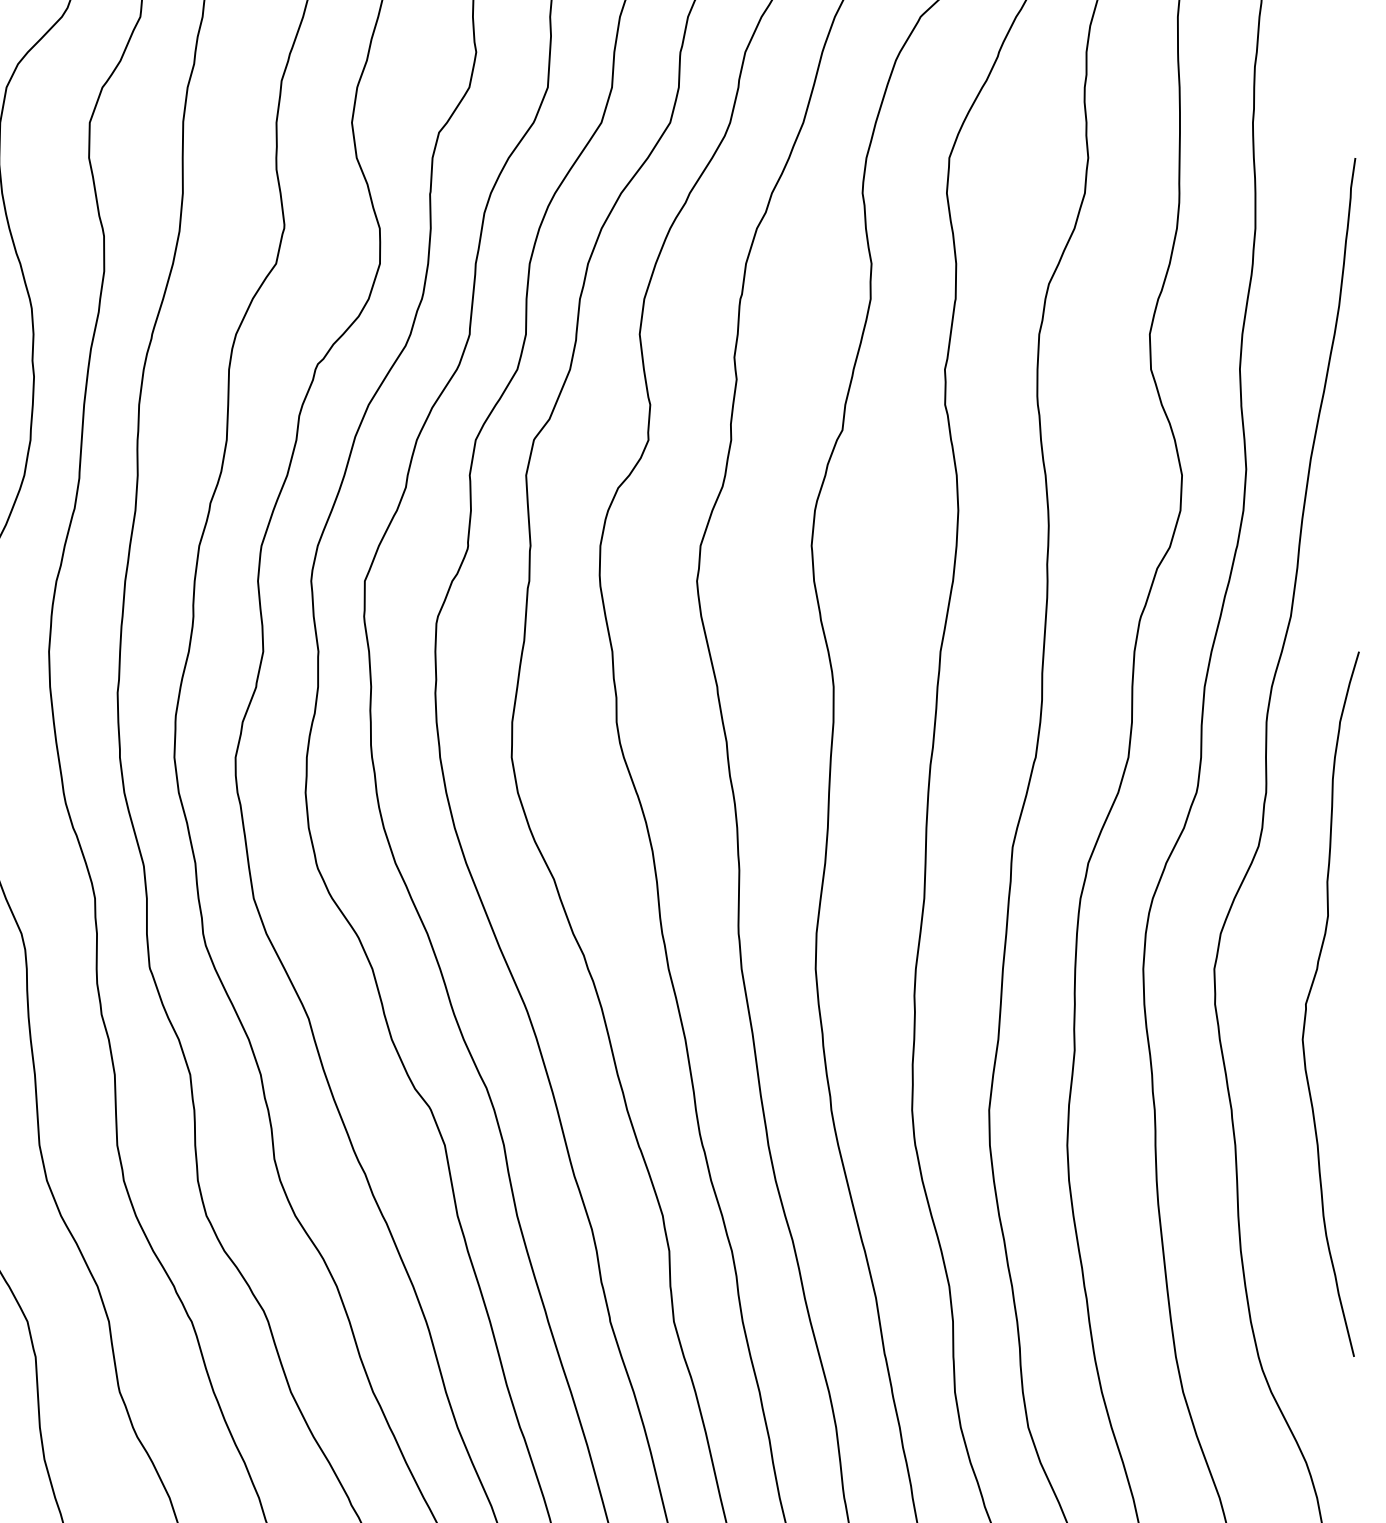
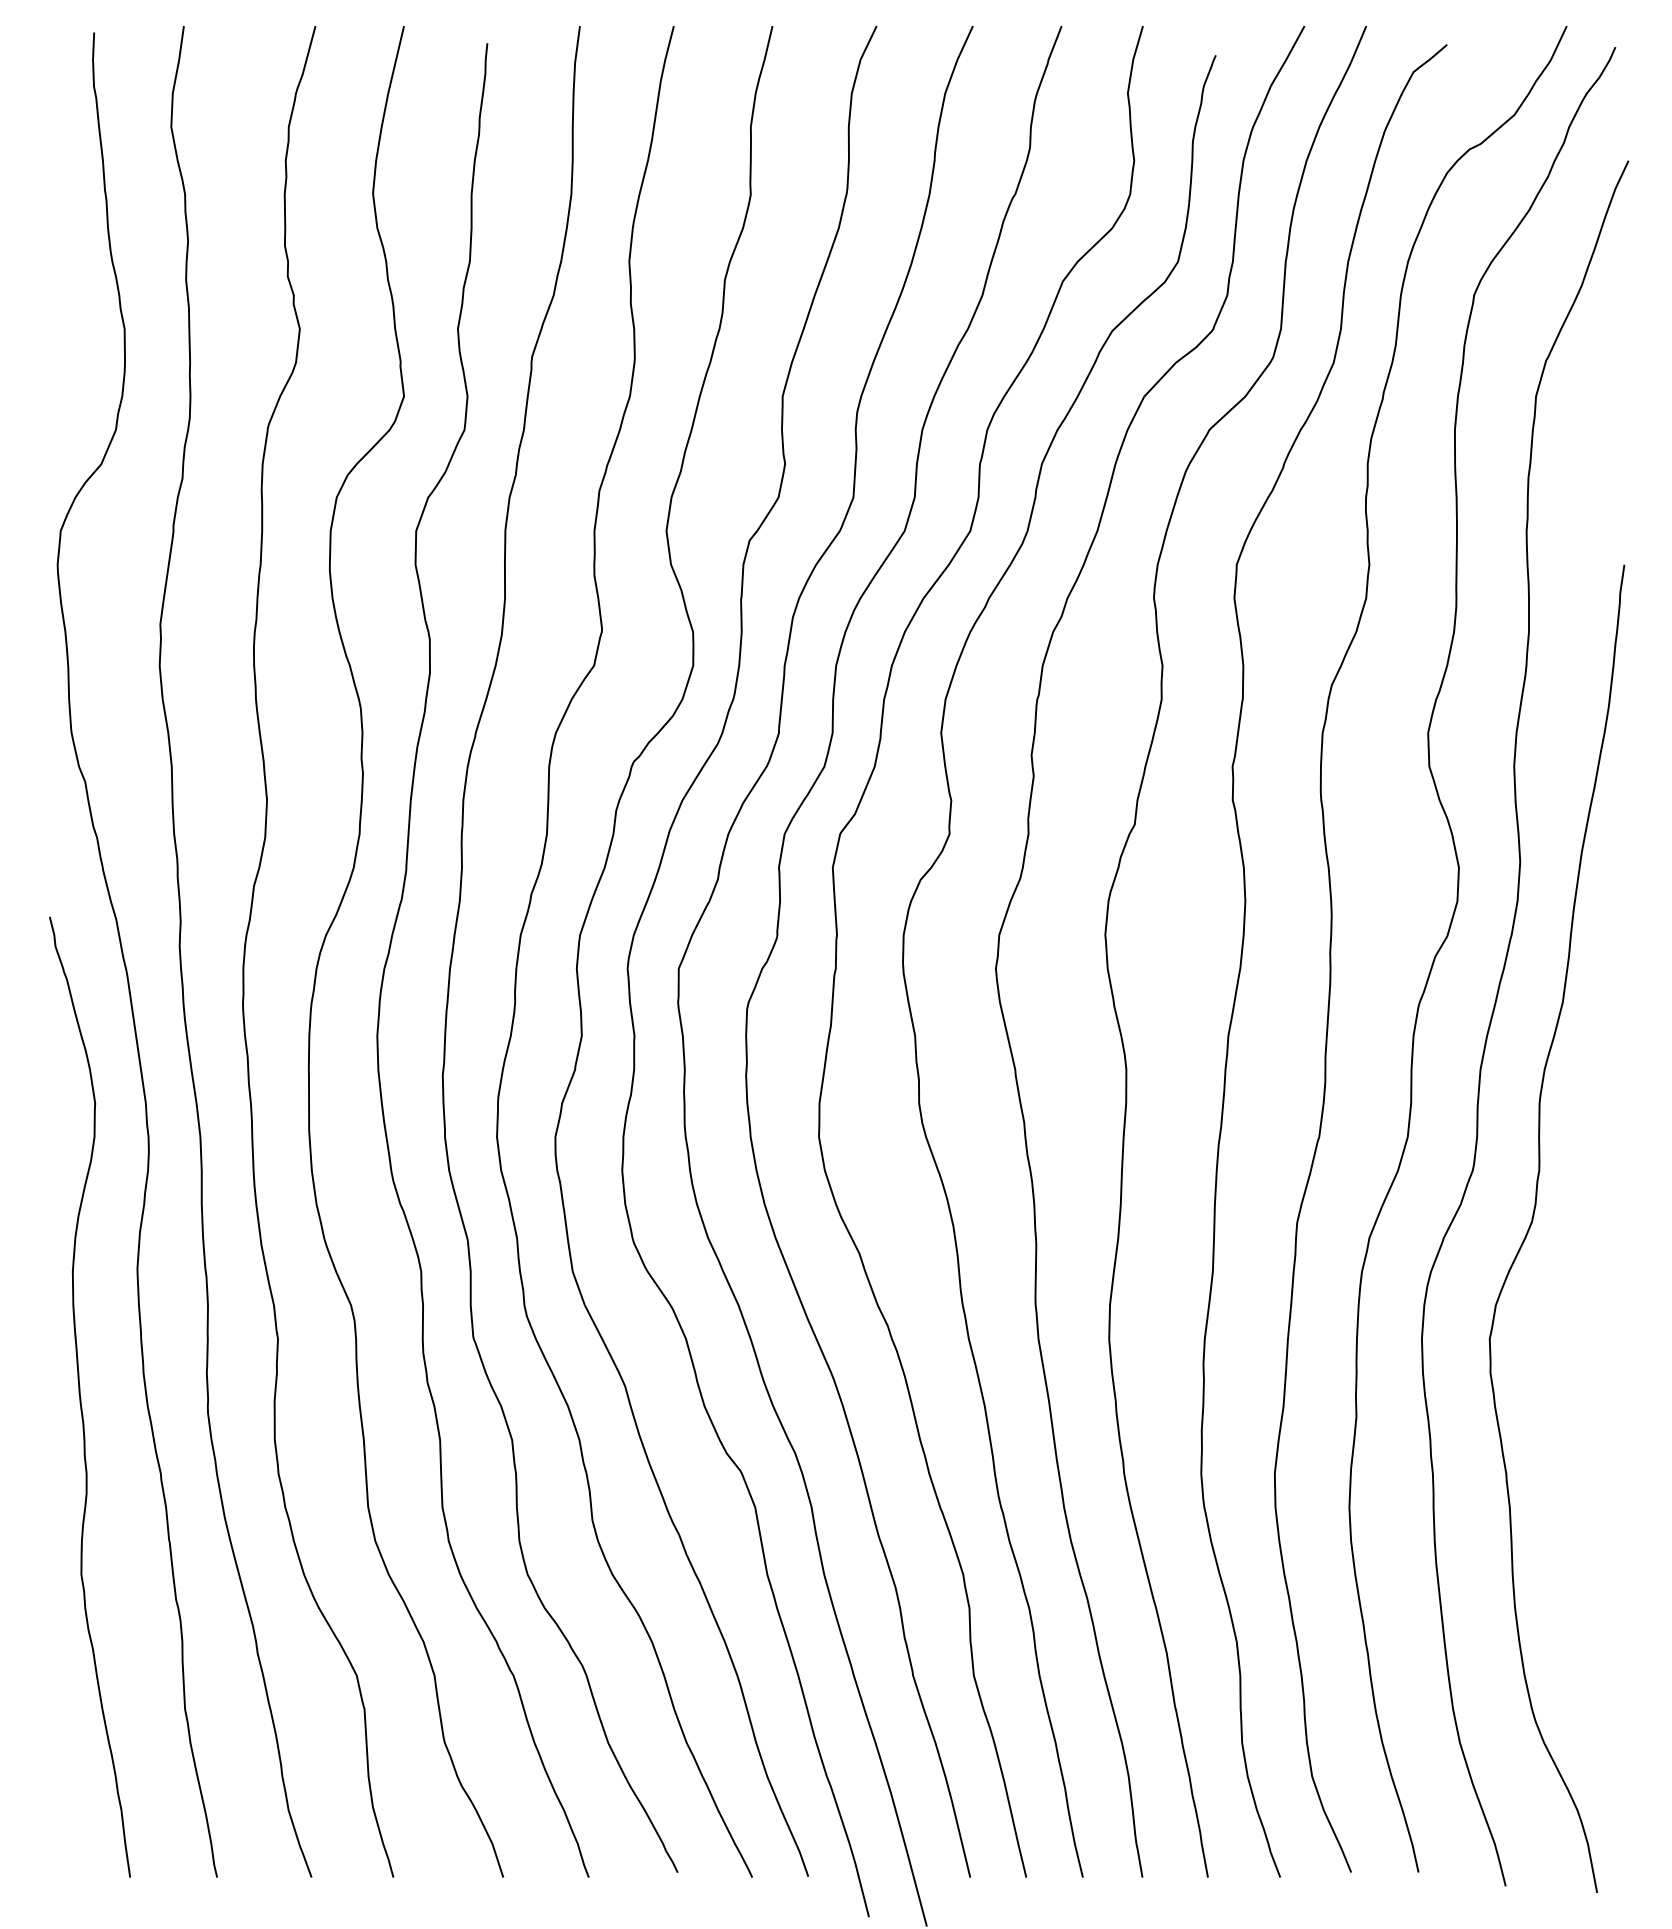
curve: (1309, 997) -> (1580, 1366), removed

